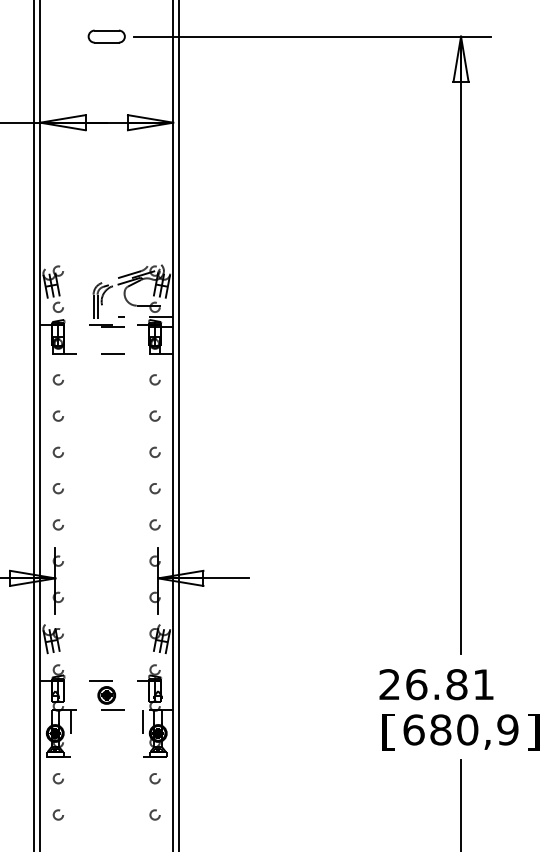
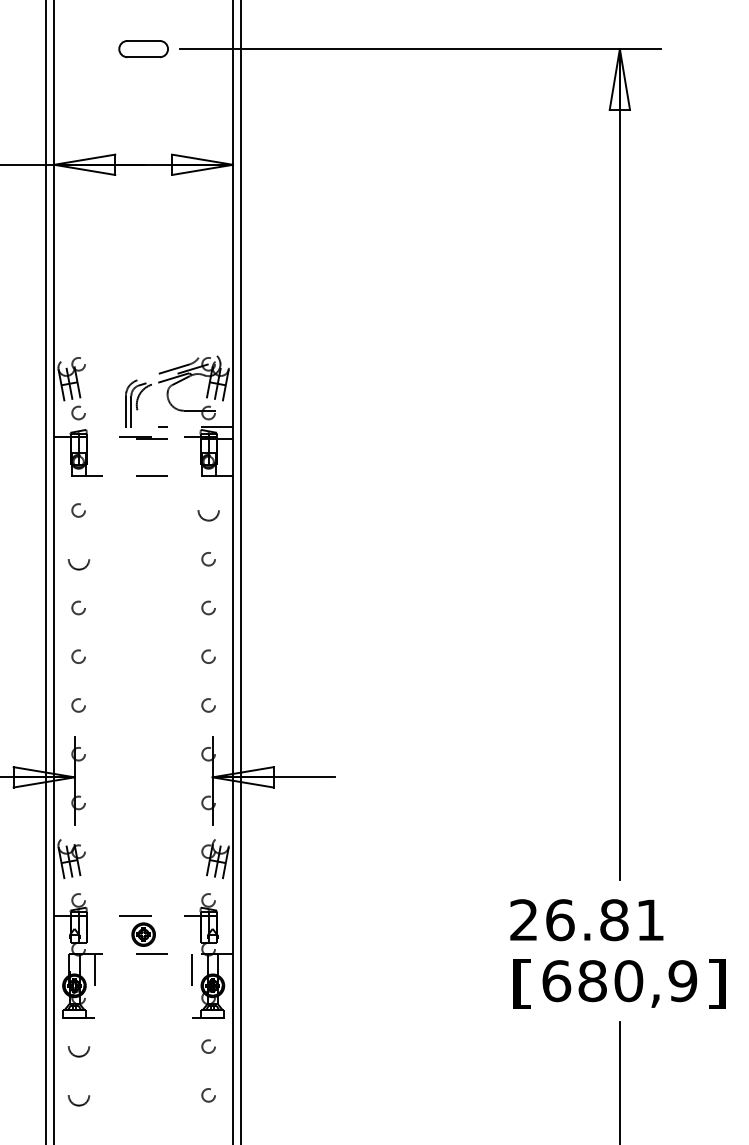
circle: (154, 379) -> (207, 509), size x1.6
circle: (57, 415) -> (77, 558), size x1.6
circle: (57, 778) -> (77, 1046), size x1.6
circle: (57, 814) -> (77, 1094), size x1.6

